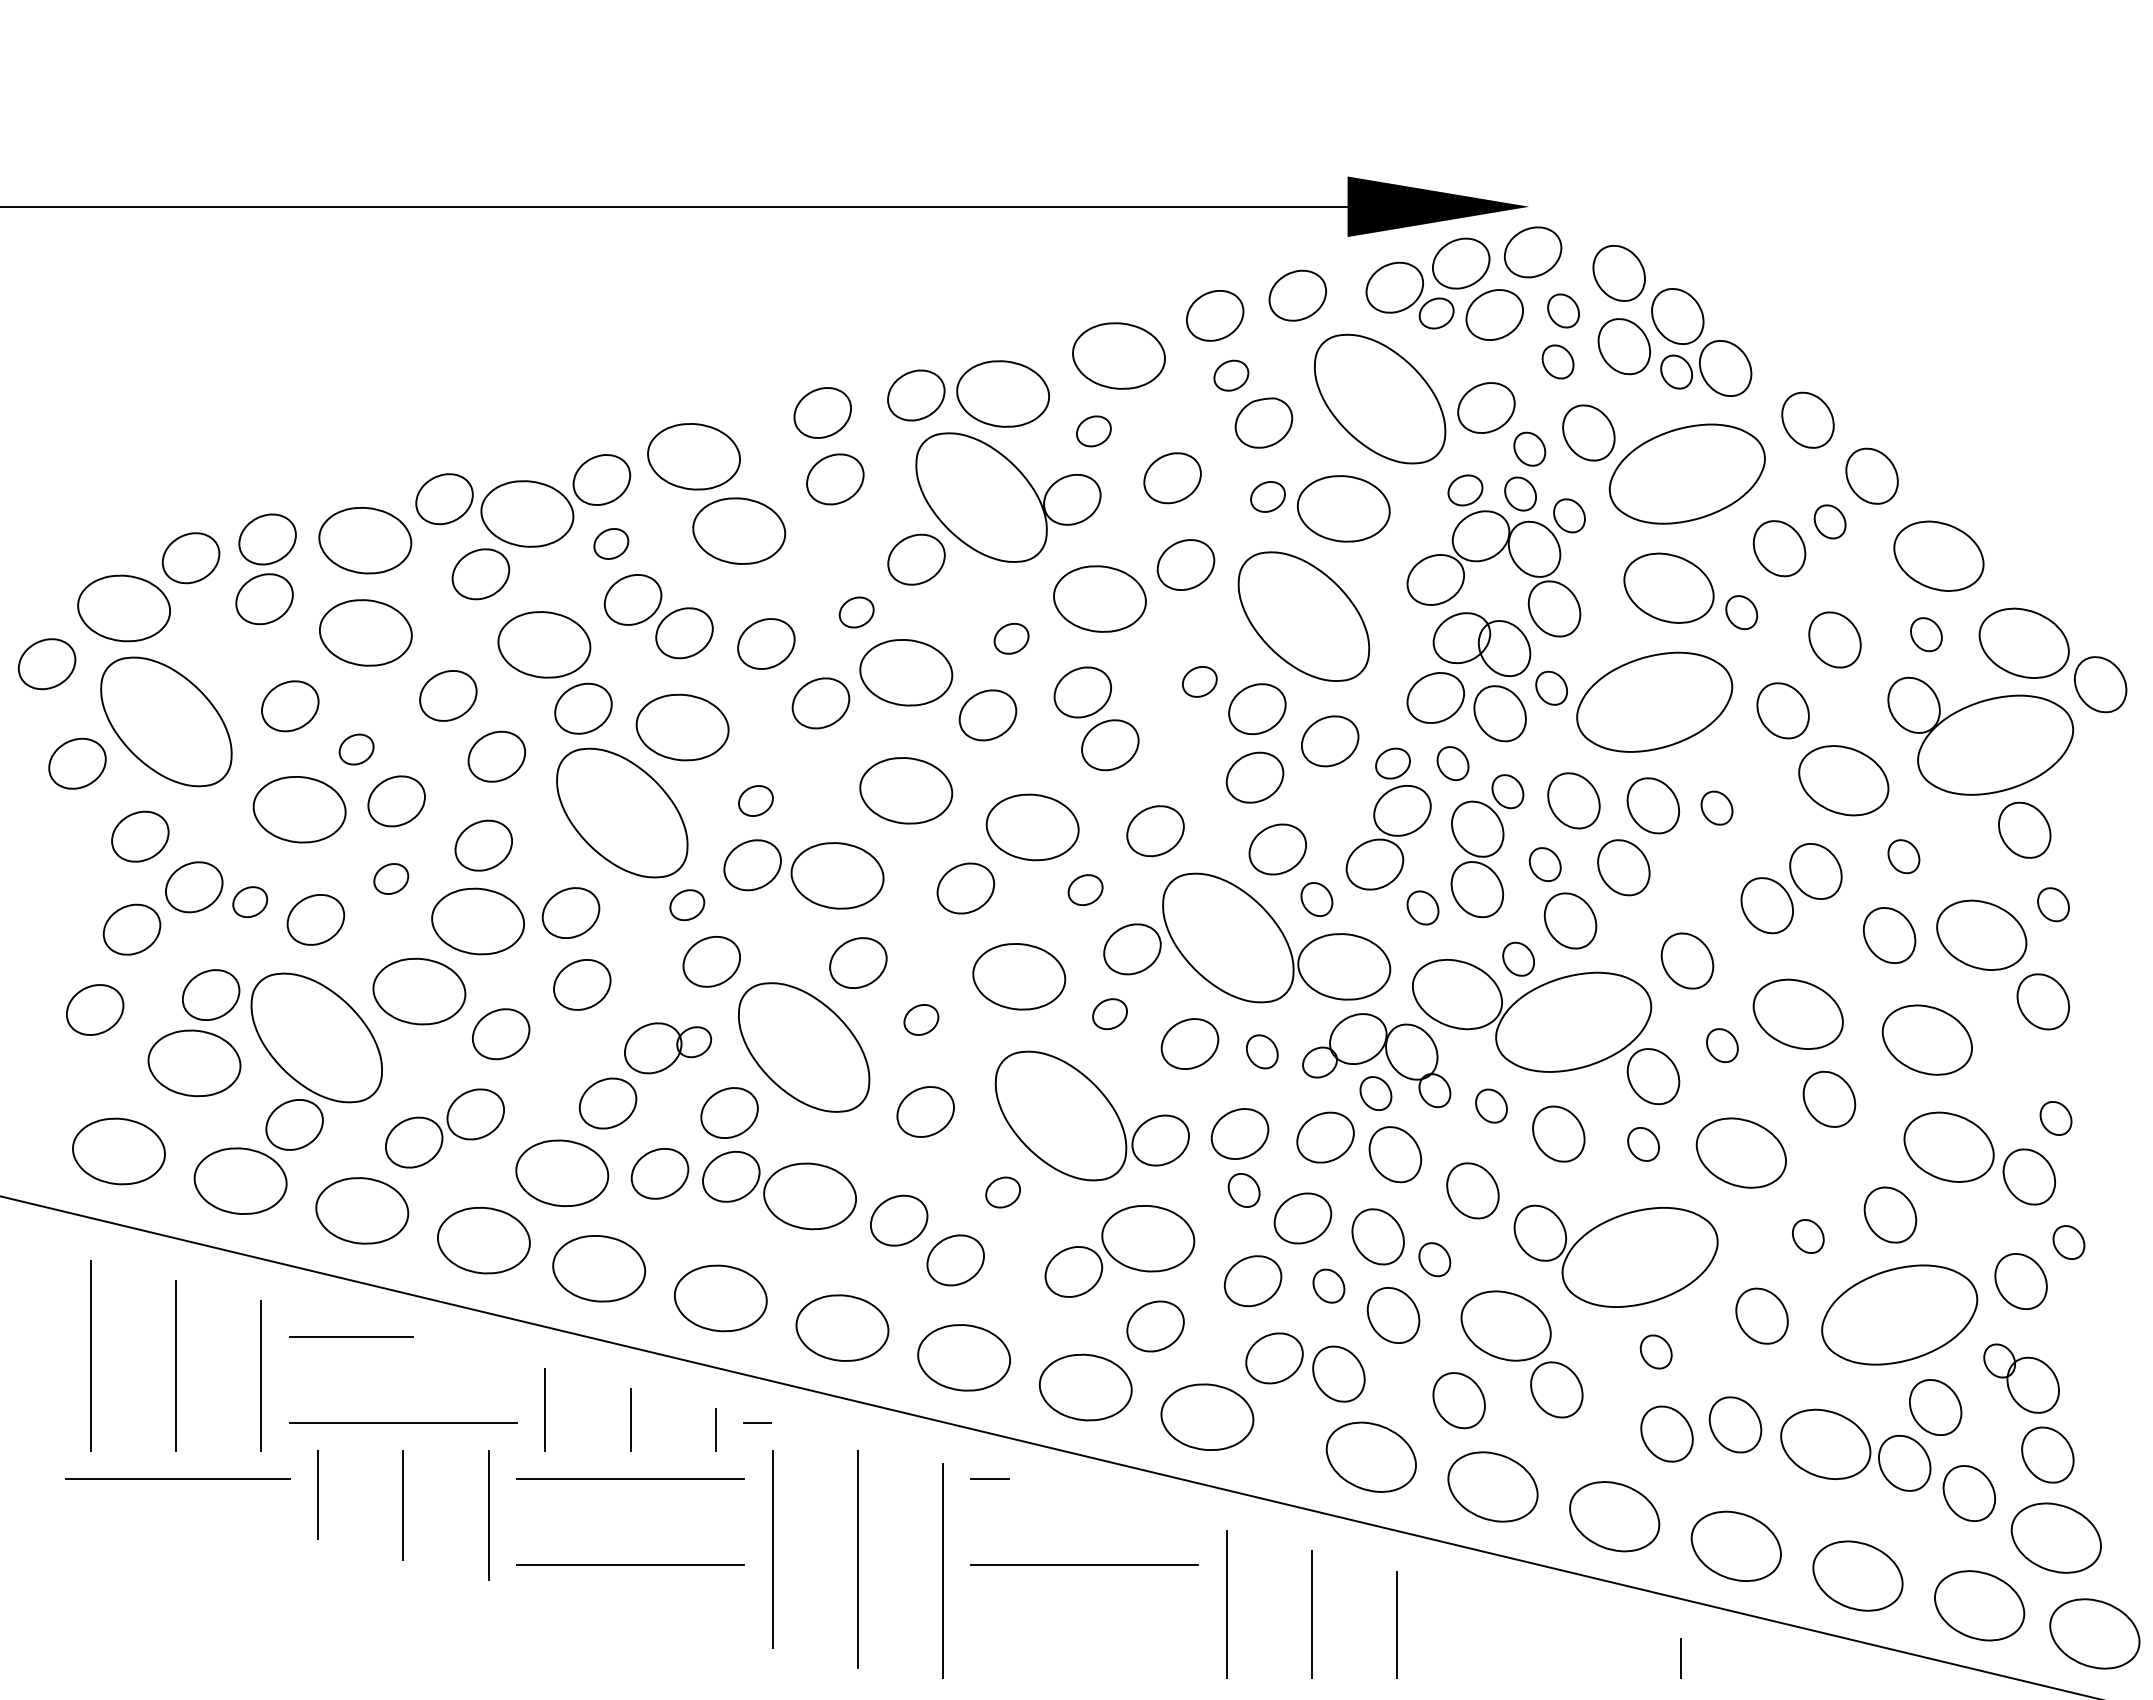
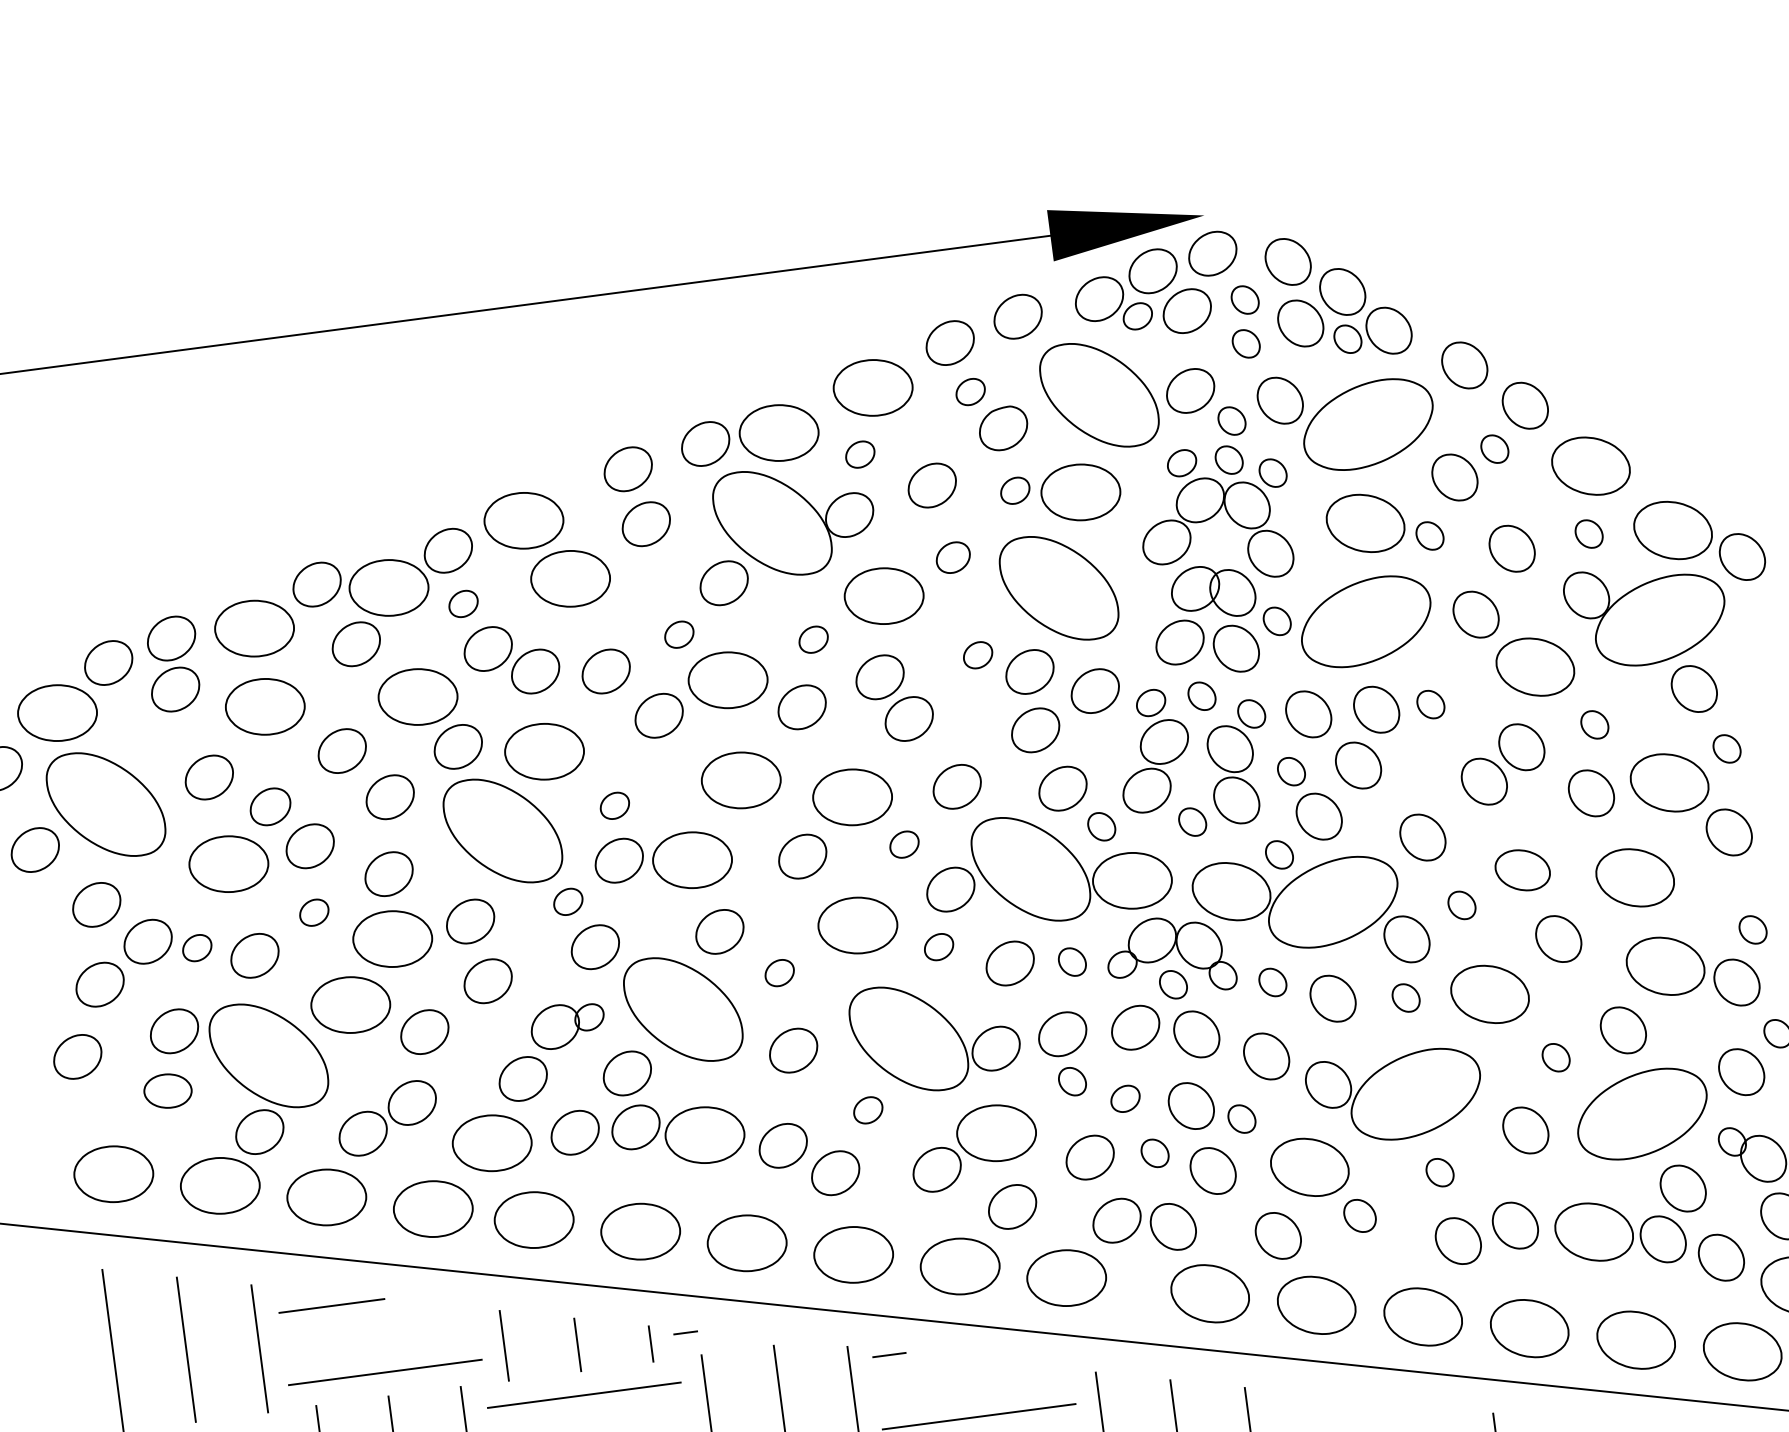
part: (1185, 564) -> (952, 557), size x0.7
part: (356, 749) -> (270, 806), size x1.4
part: (1797, 1013) -> (1522, 869), size x0.7
part: (194, 1063) -> (168, 1091), size x0.6
part: (1302, 1218) -> (1125, 1098), size x0.6
part: (1556, 1389) -> (1359, 1215), size x0.7

